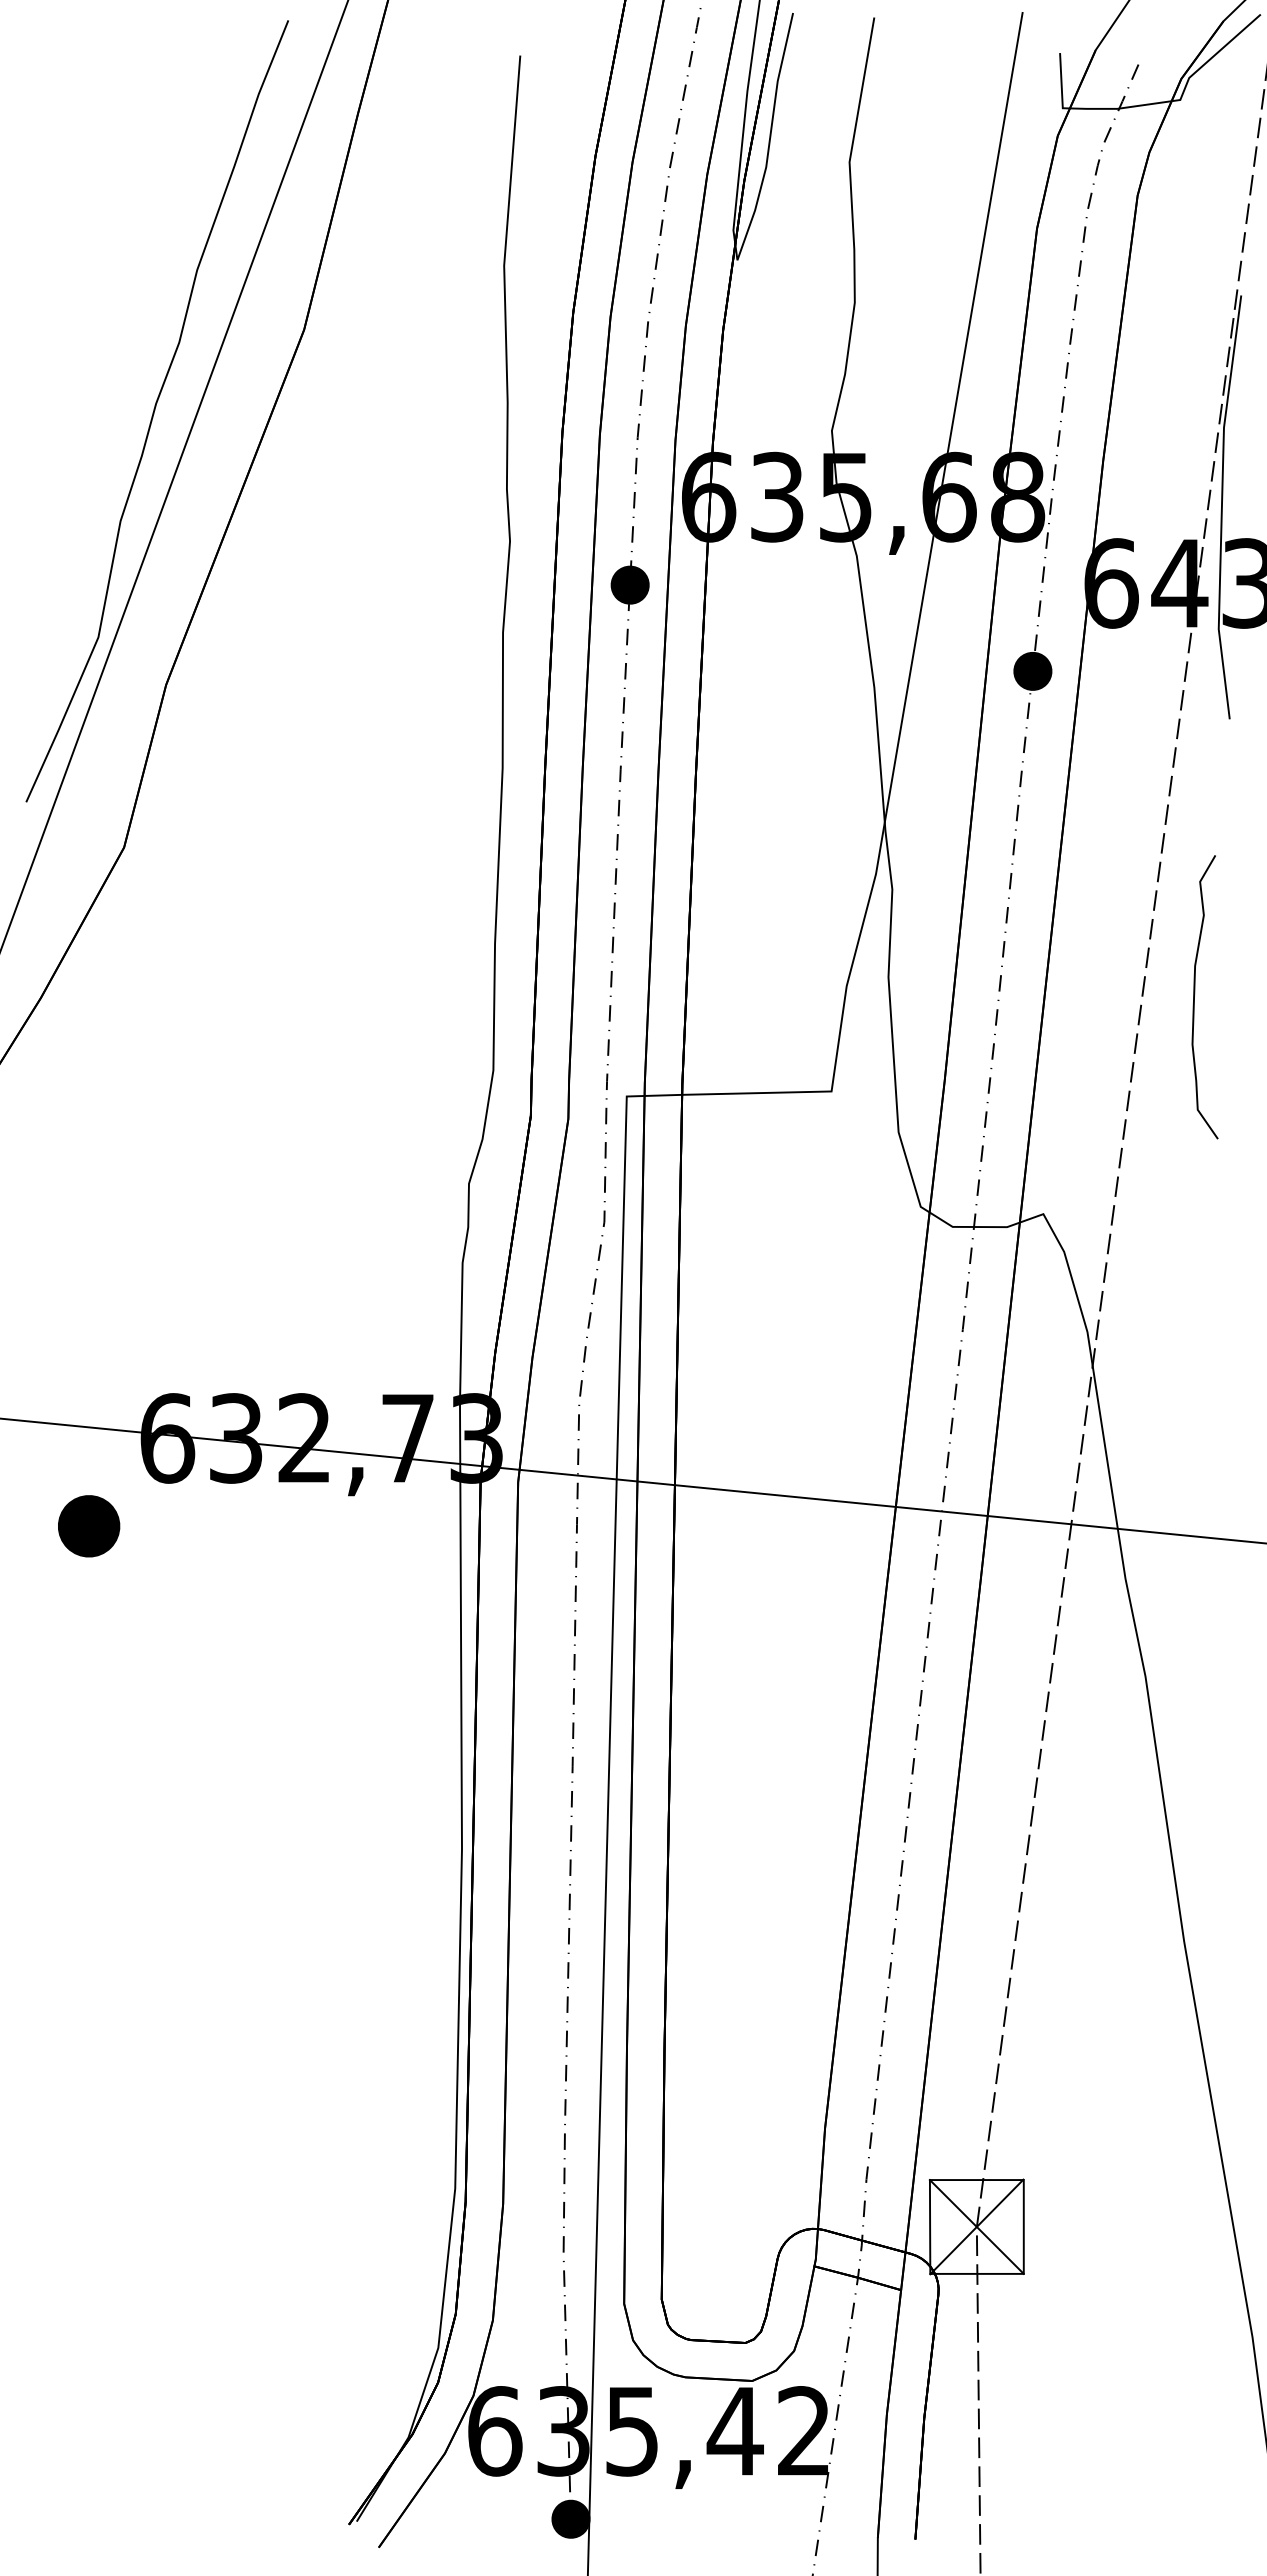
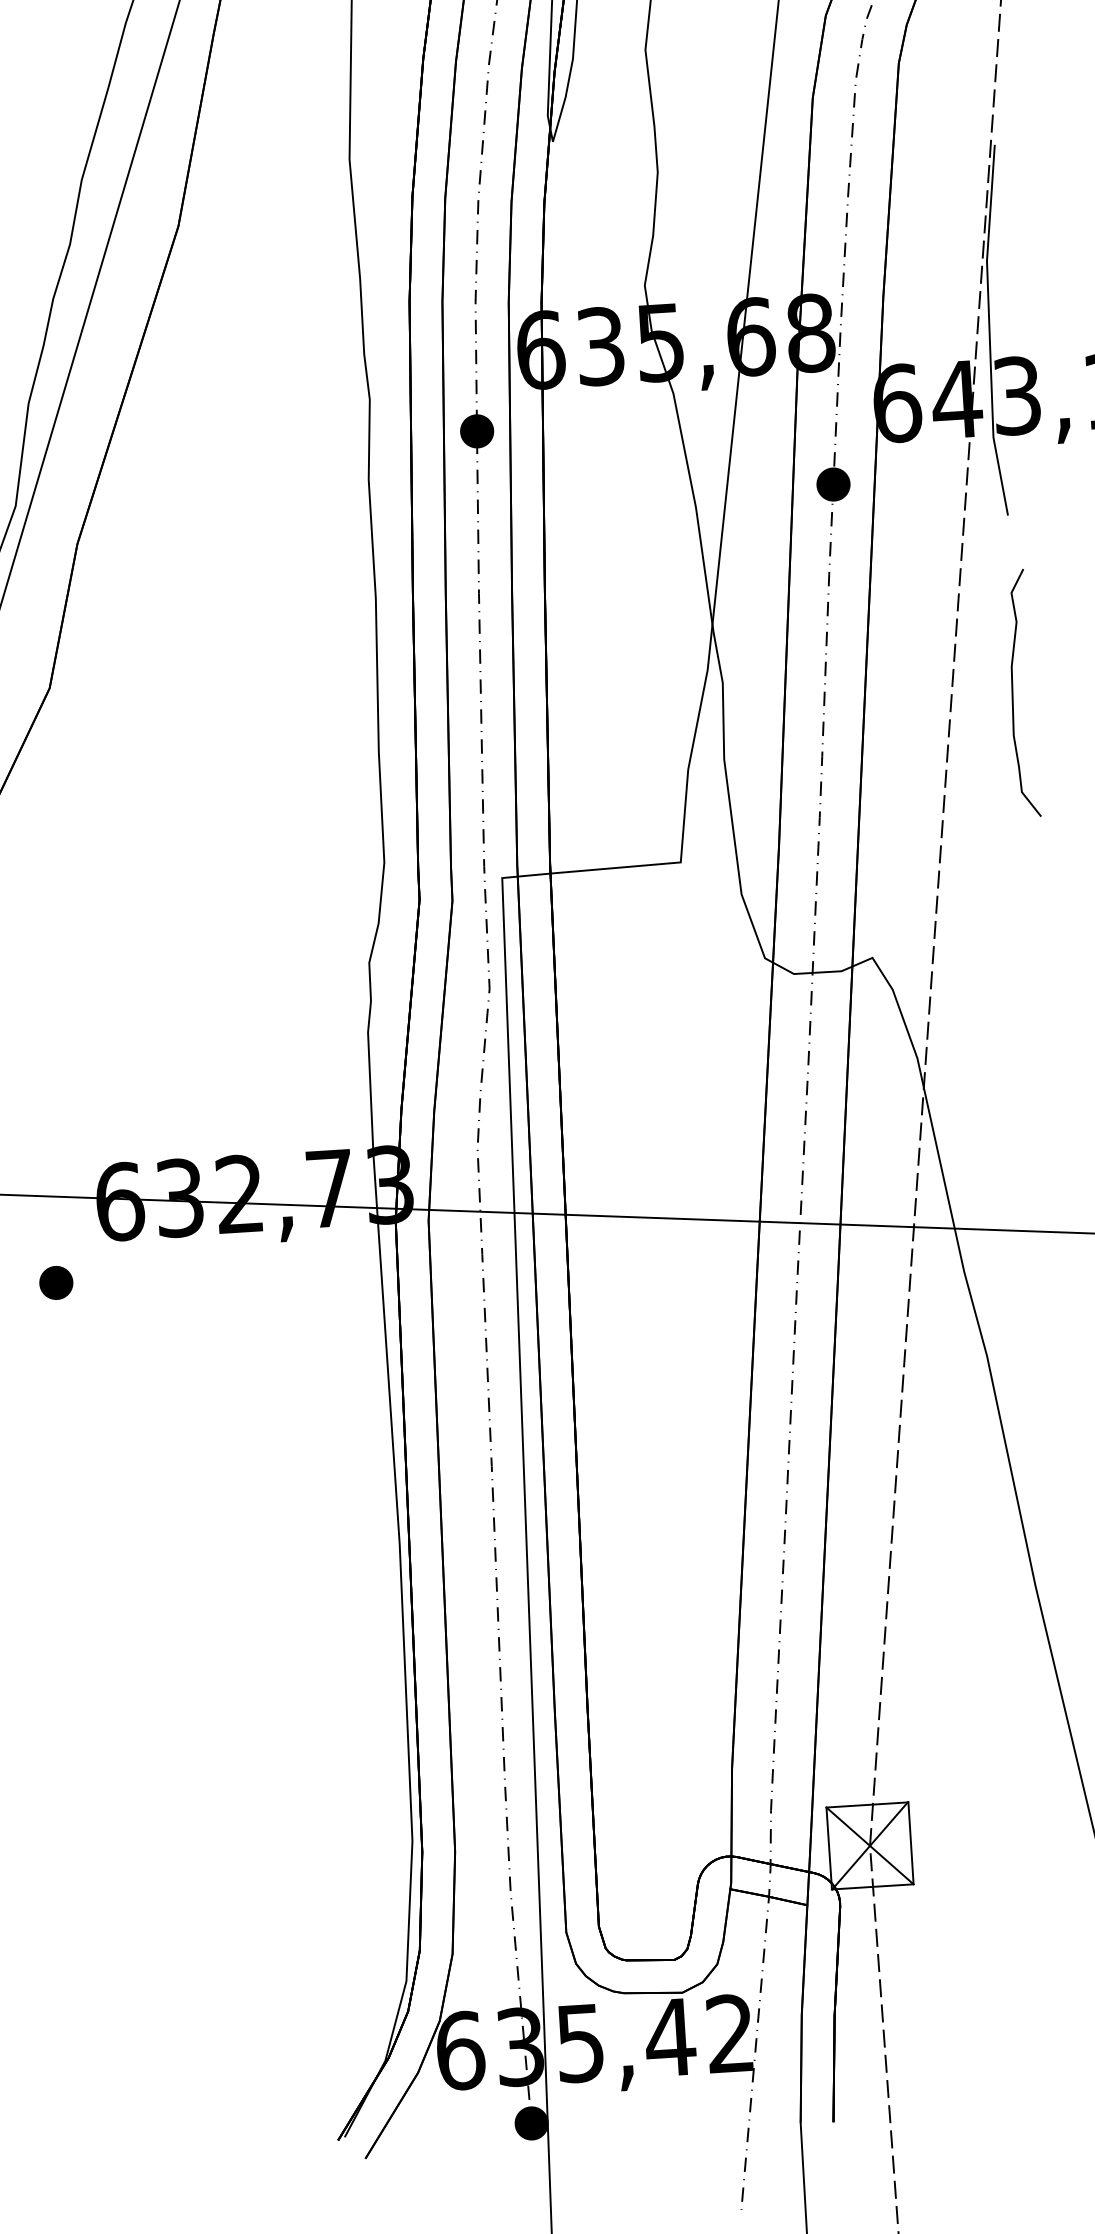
curve: (1195, 994) -> (1013, 691), moved
part: (88, 1526) -> (55, 1283), size x0.62

